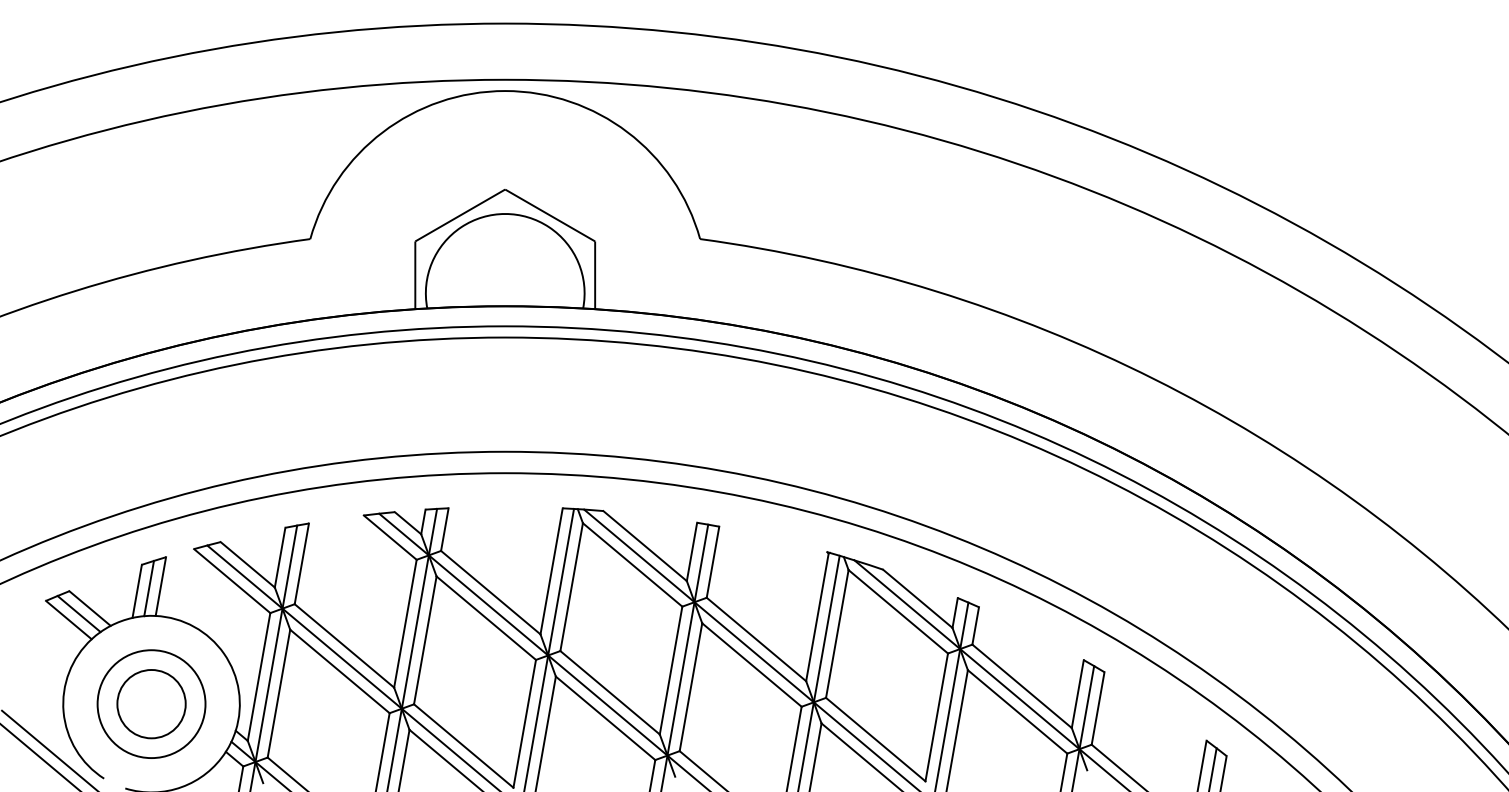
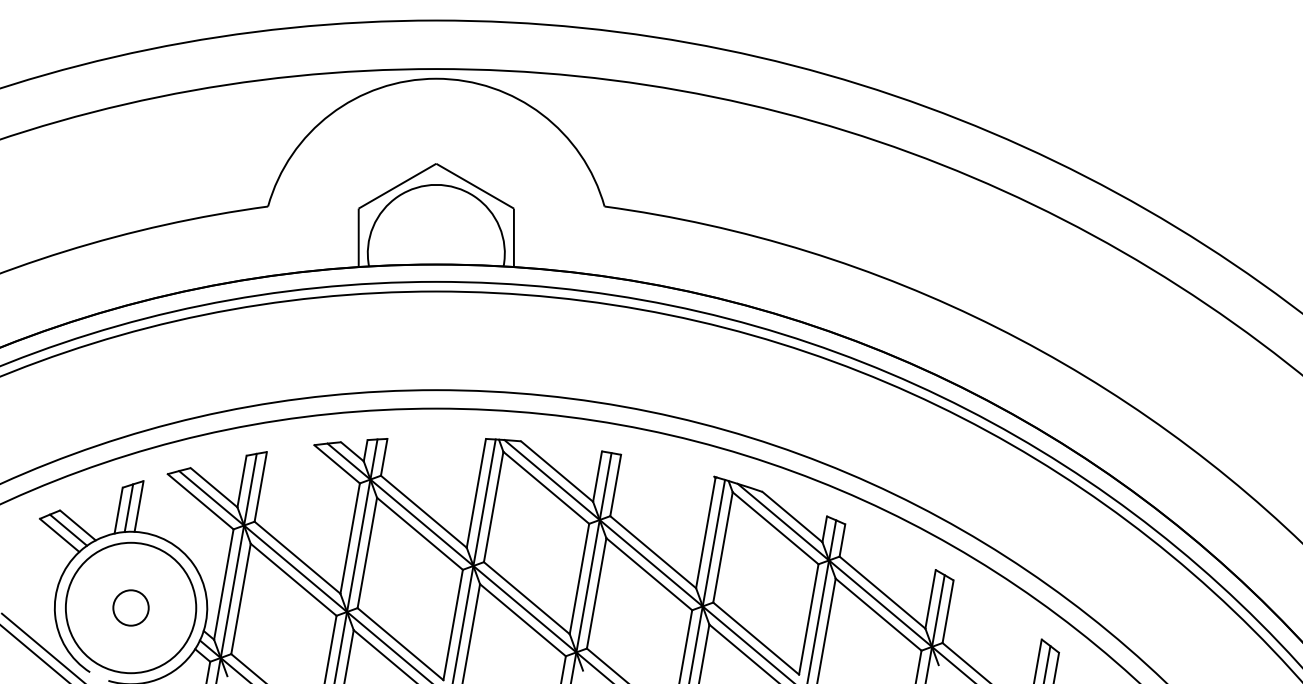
circle: (151, 704) -> (130, 608), size x0.6
circle: (151, 704) -> (130, 608), size x1.4

